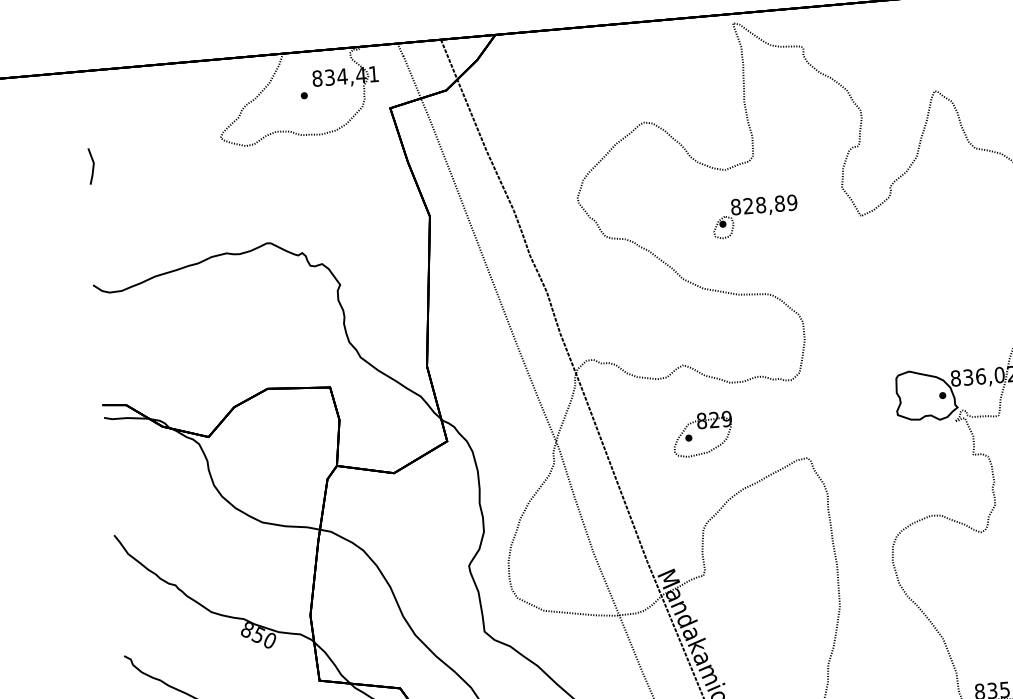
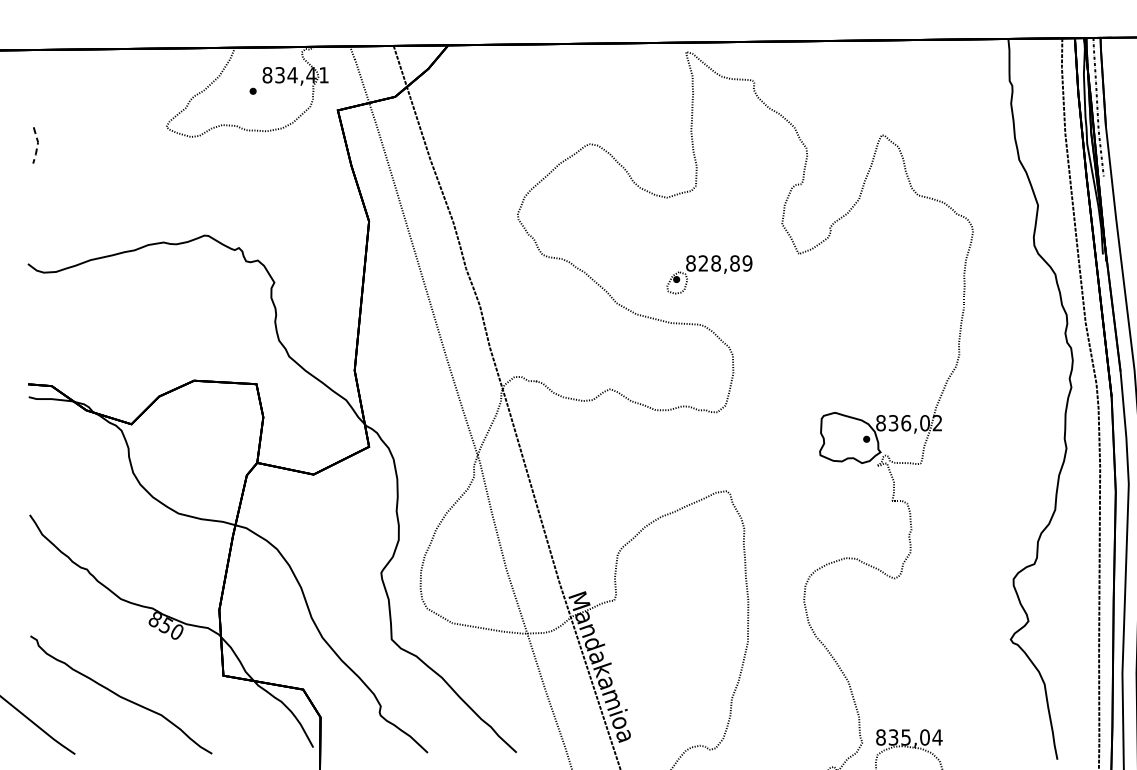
line: (93, 167) -> (37, 146), solid -> dashed
part: (755, 216) -> (709, 274), moved
part: (702, 434) -> (624, 459), removed

